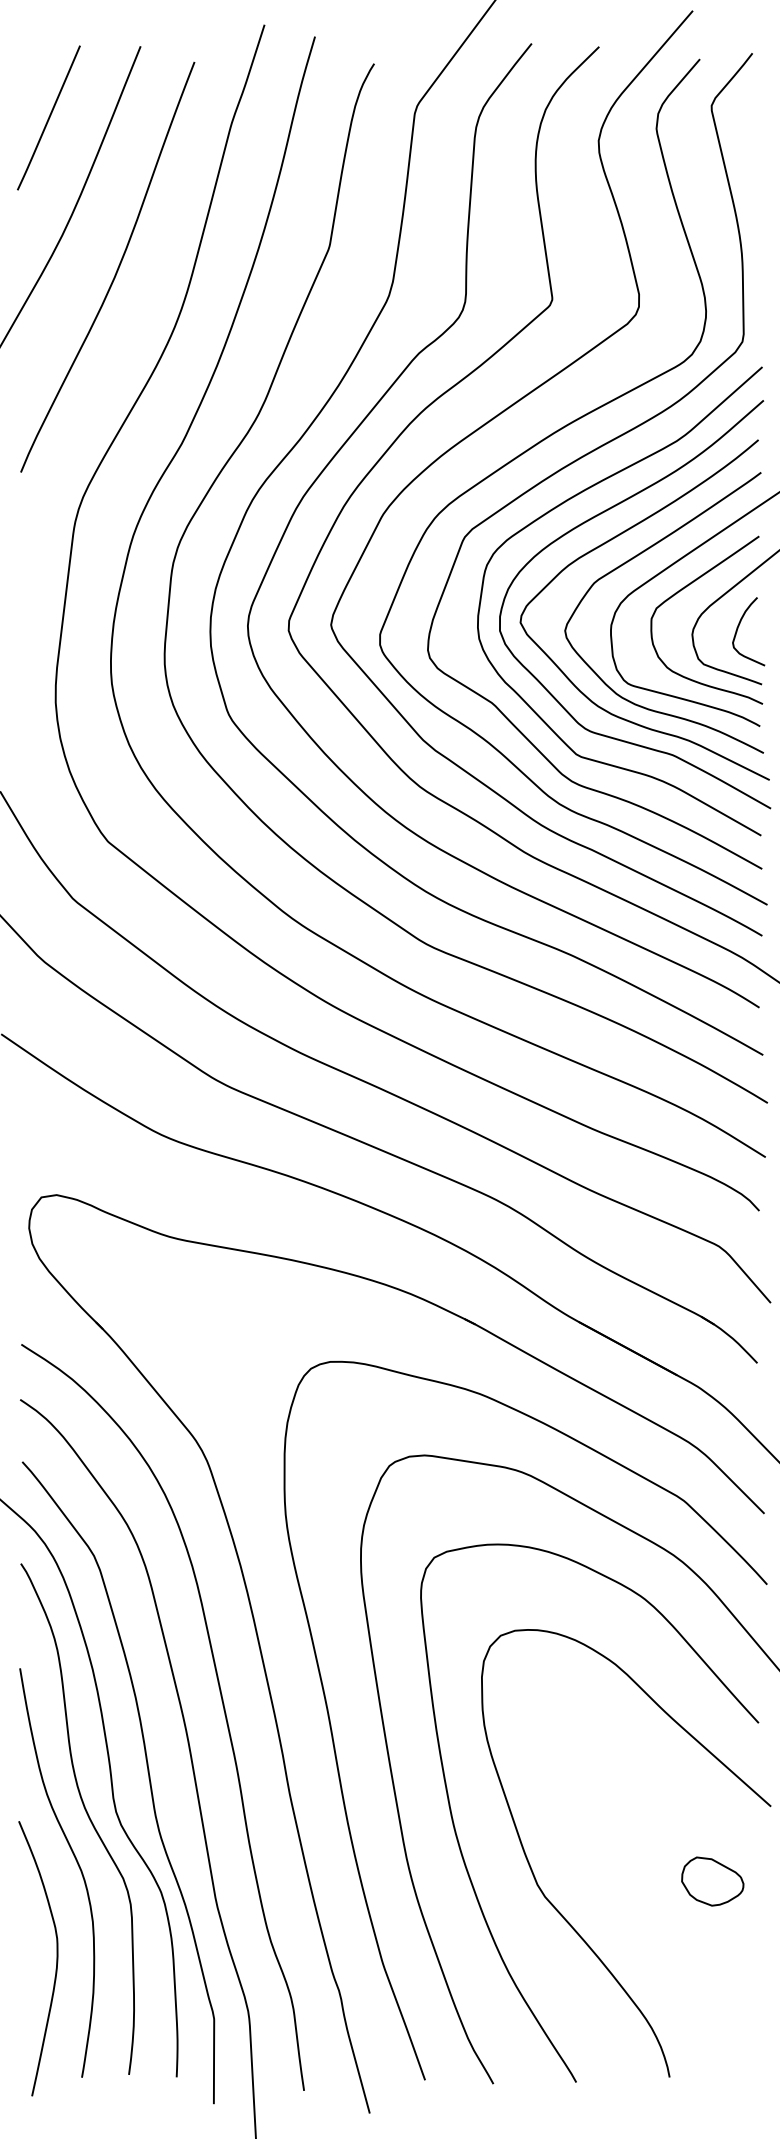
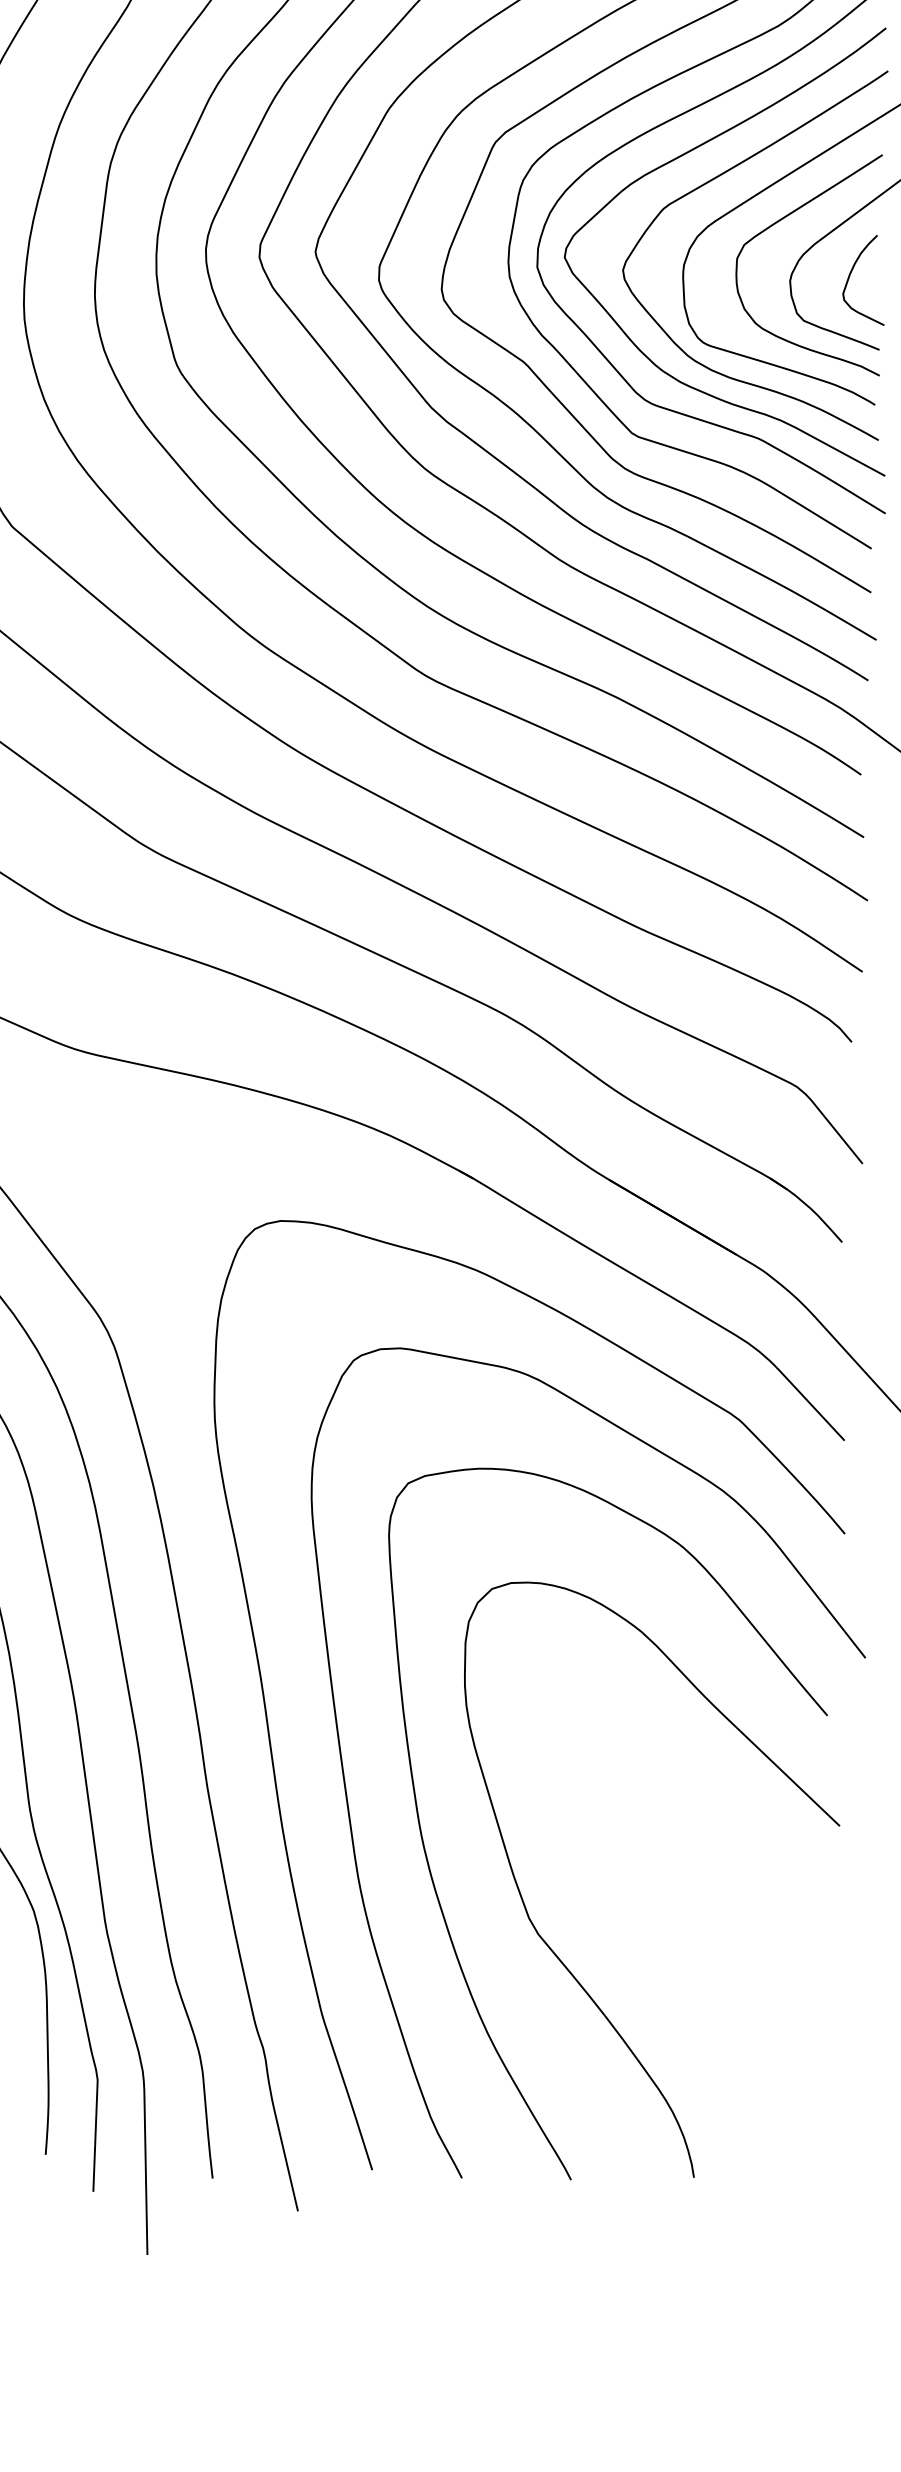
part: (712, 1881) -> (759, 1921), removed

